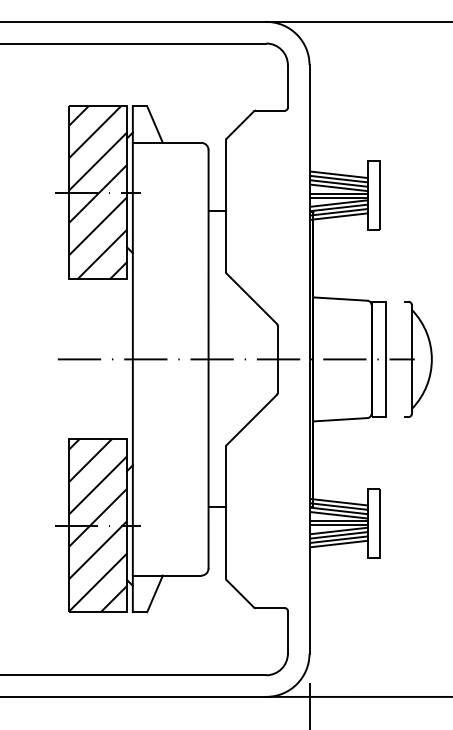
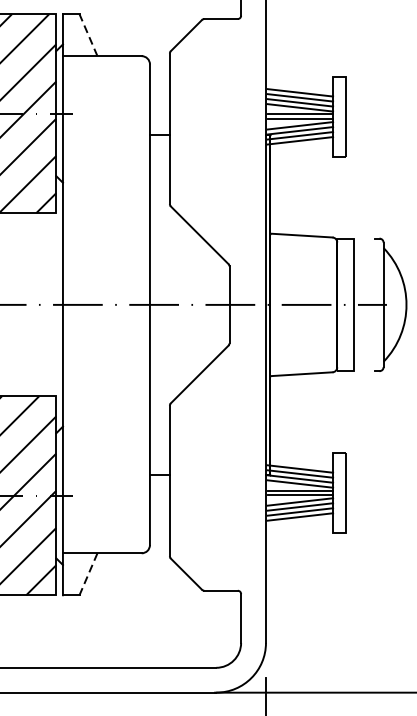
line: (155, 124) -> (89, 35), solid -> dashed
line: (155, 593) -> (89, 573), solid -> dashed

